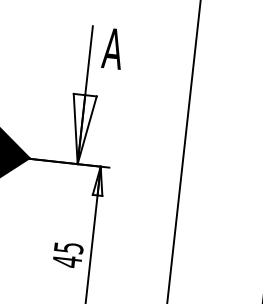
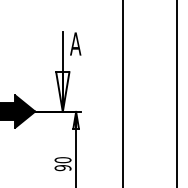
text: (67, 255) -> (62, 164), 45 -> 90

